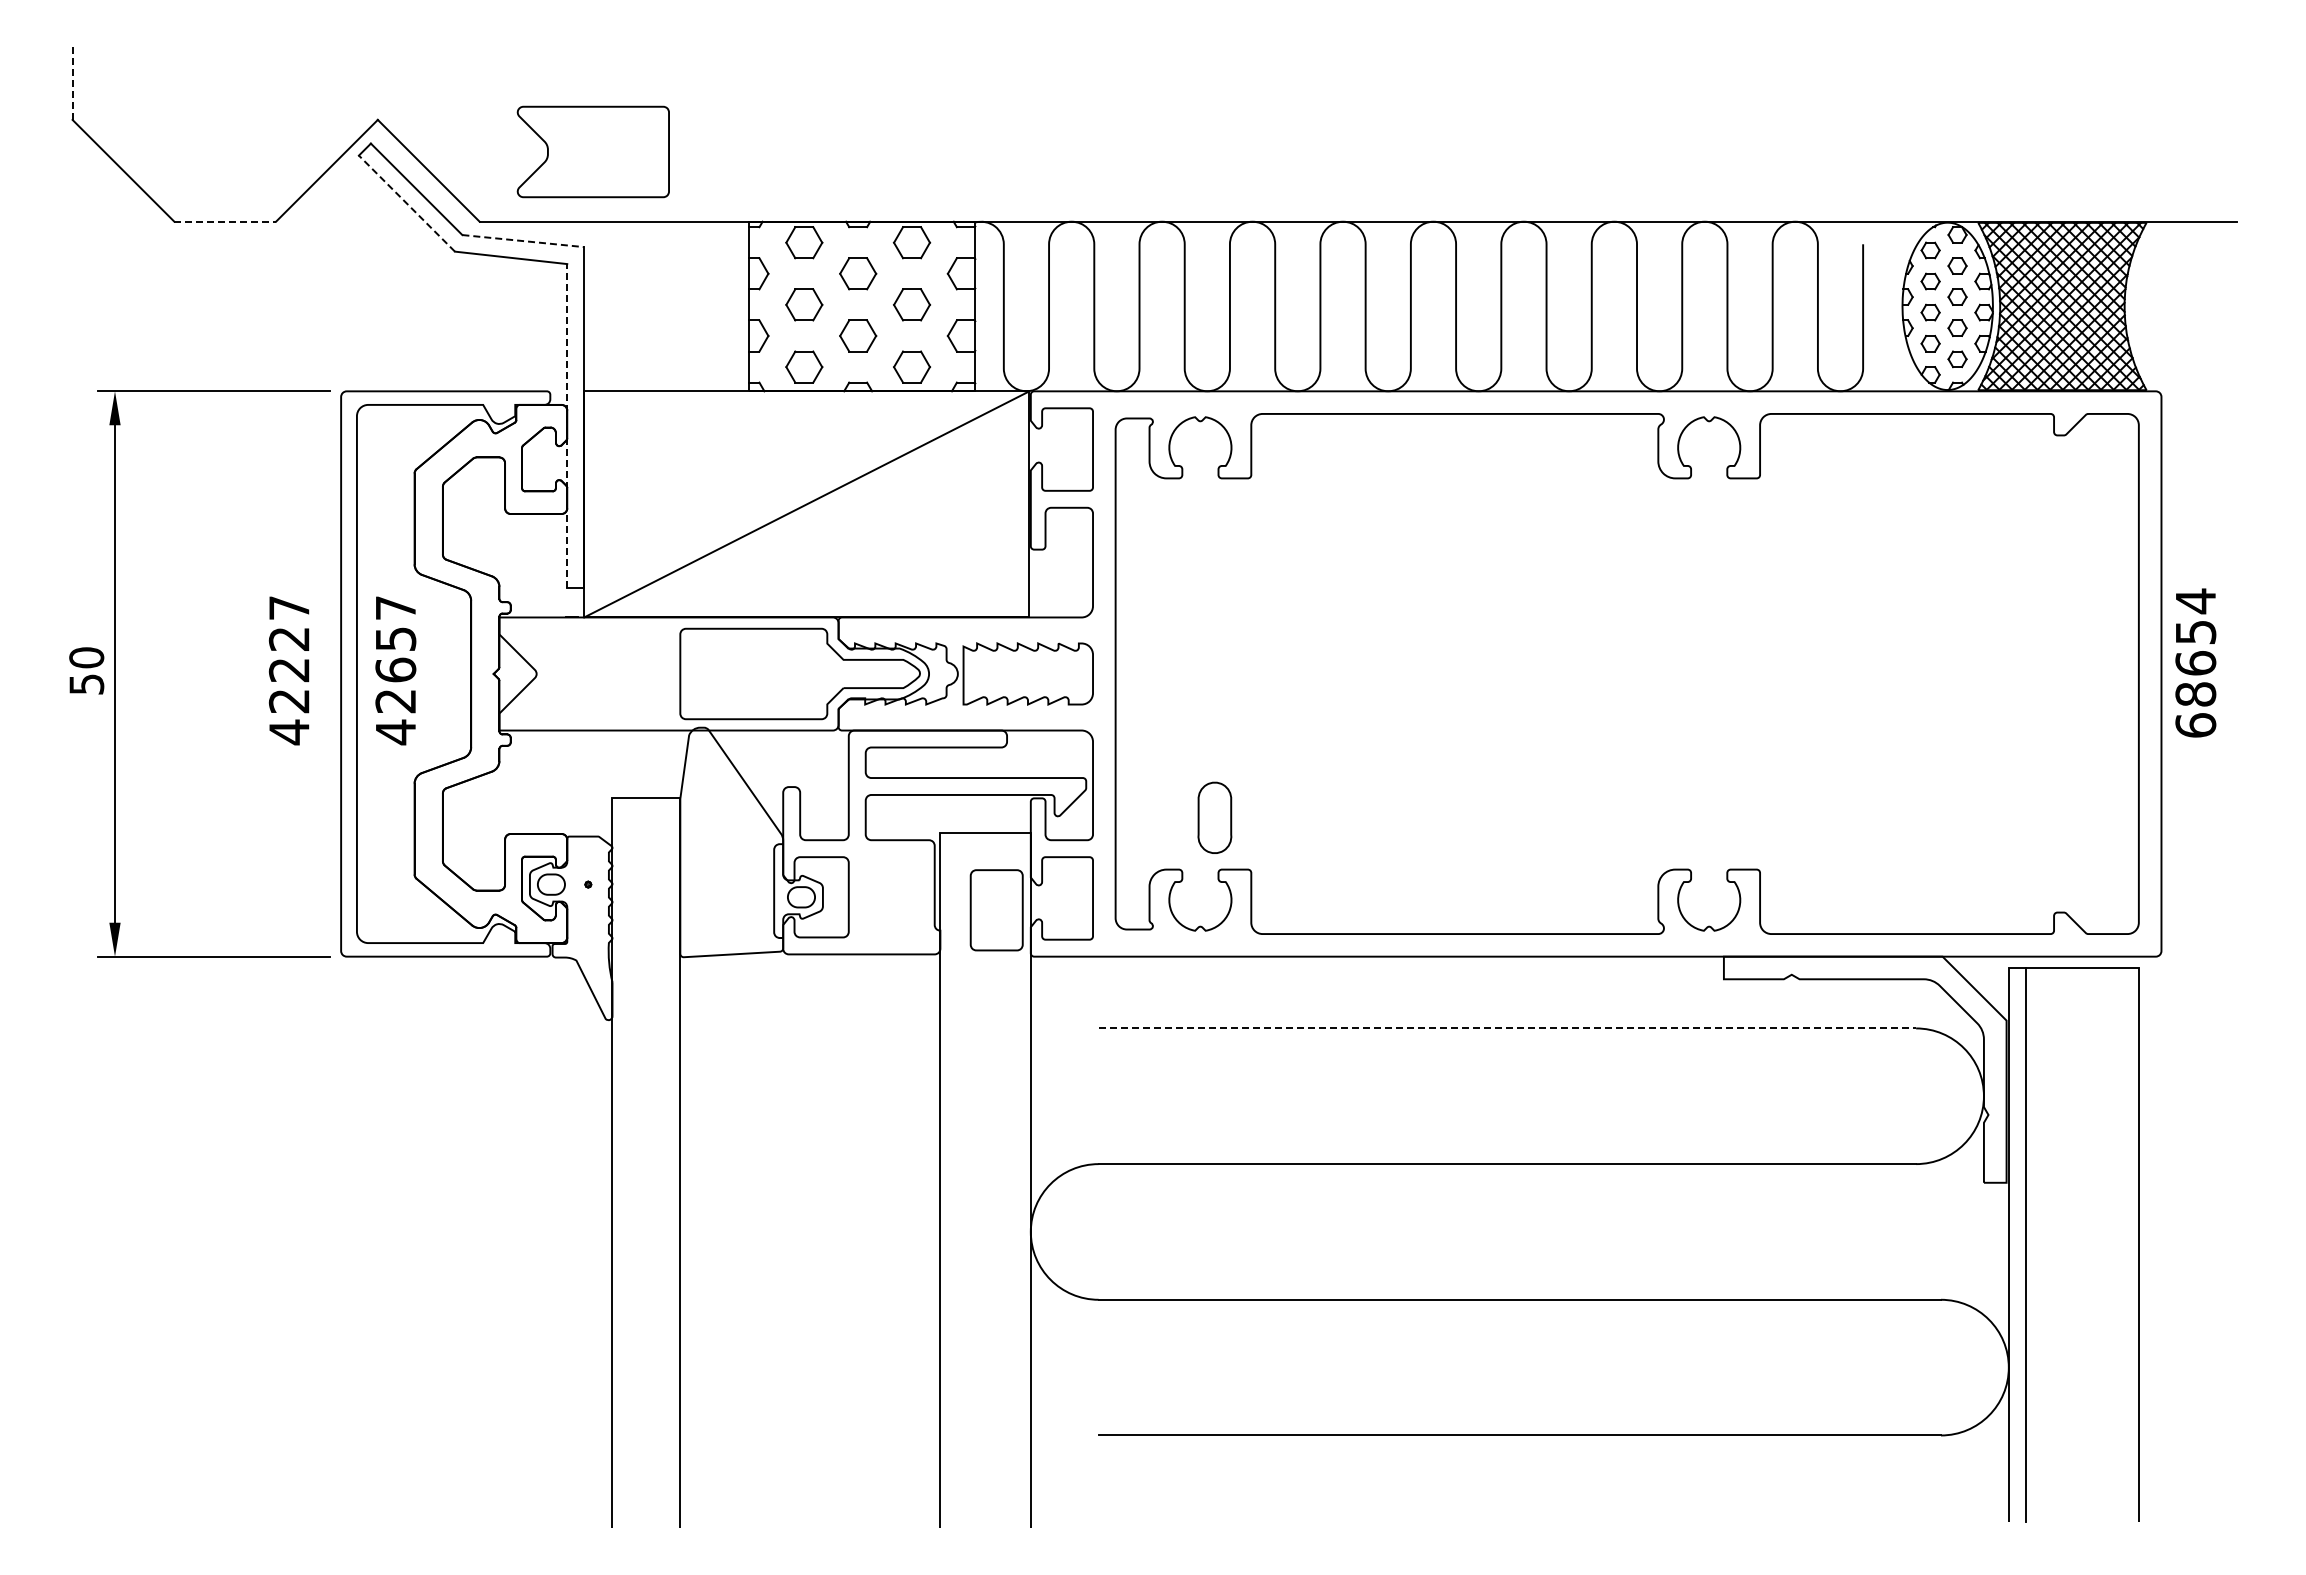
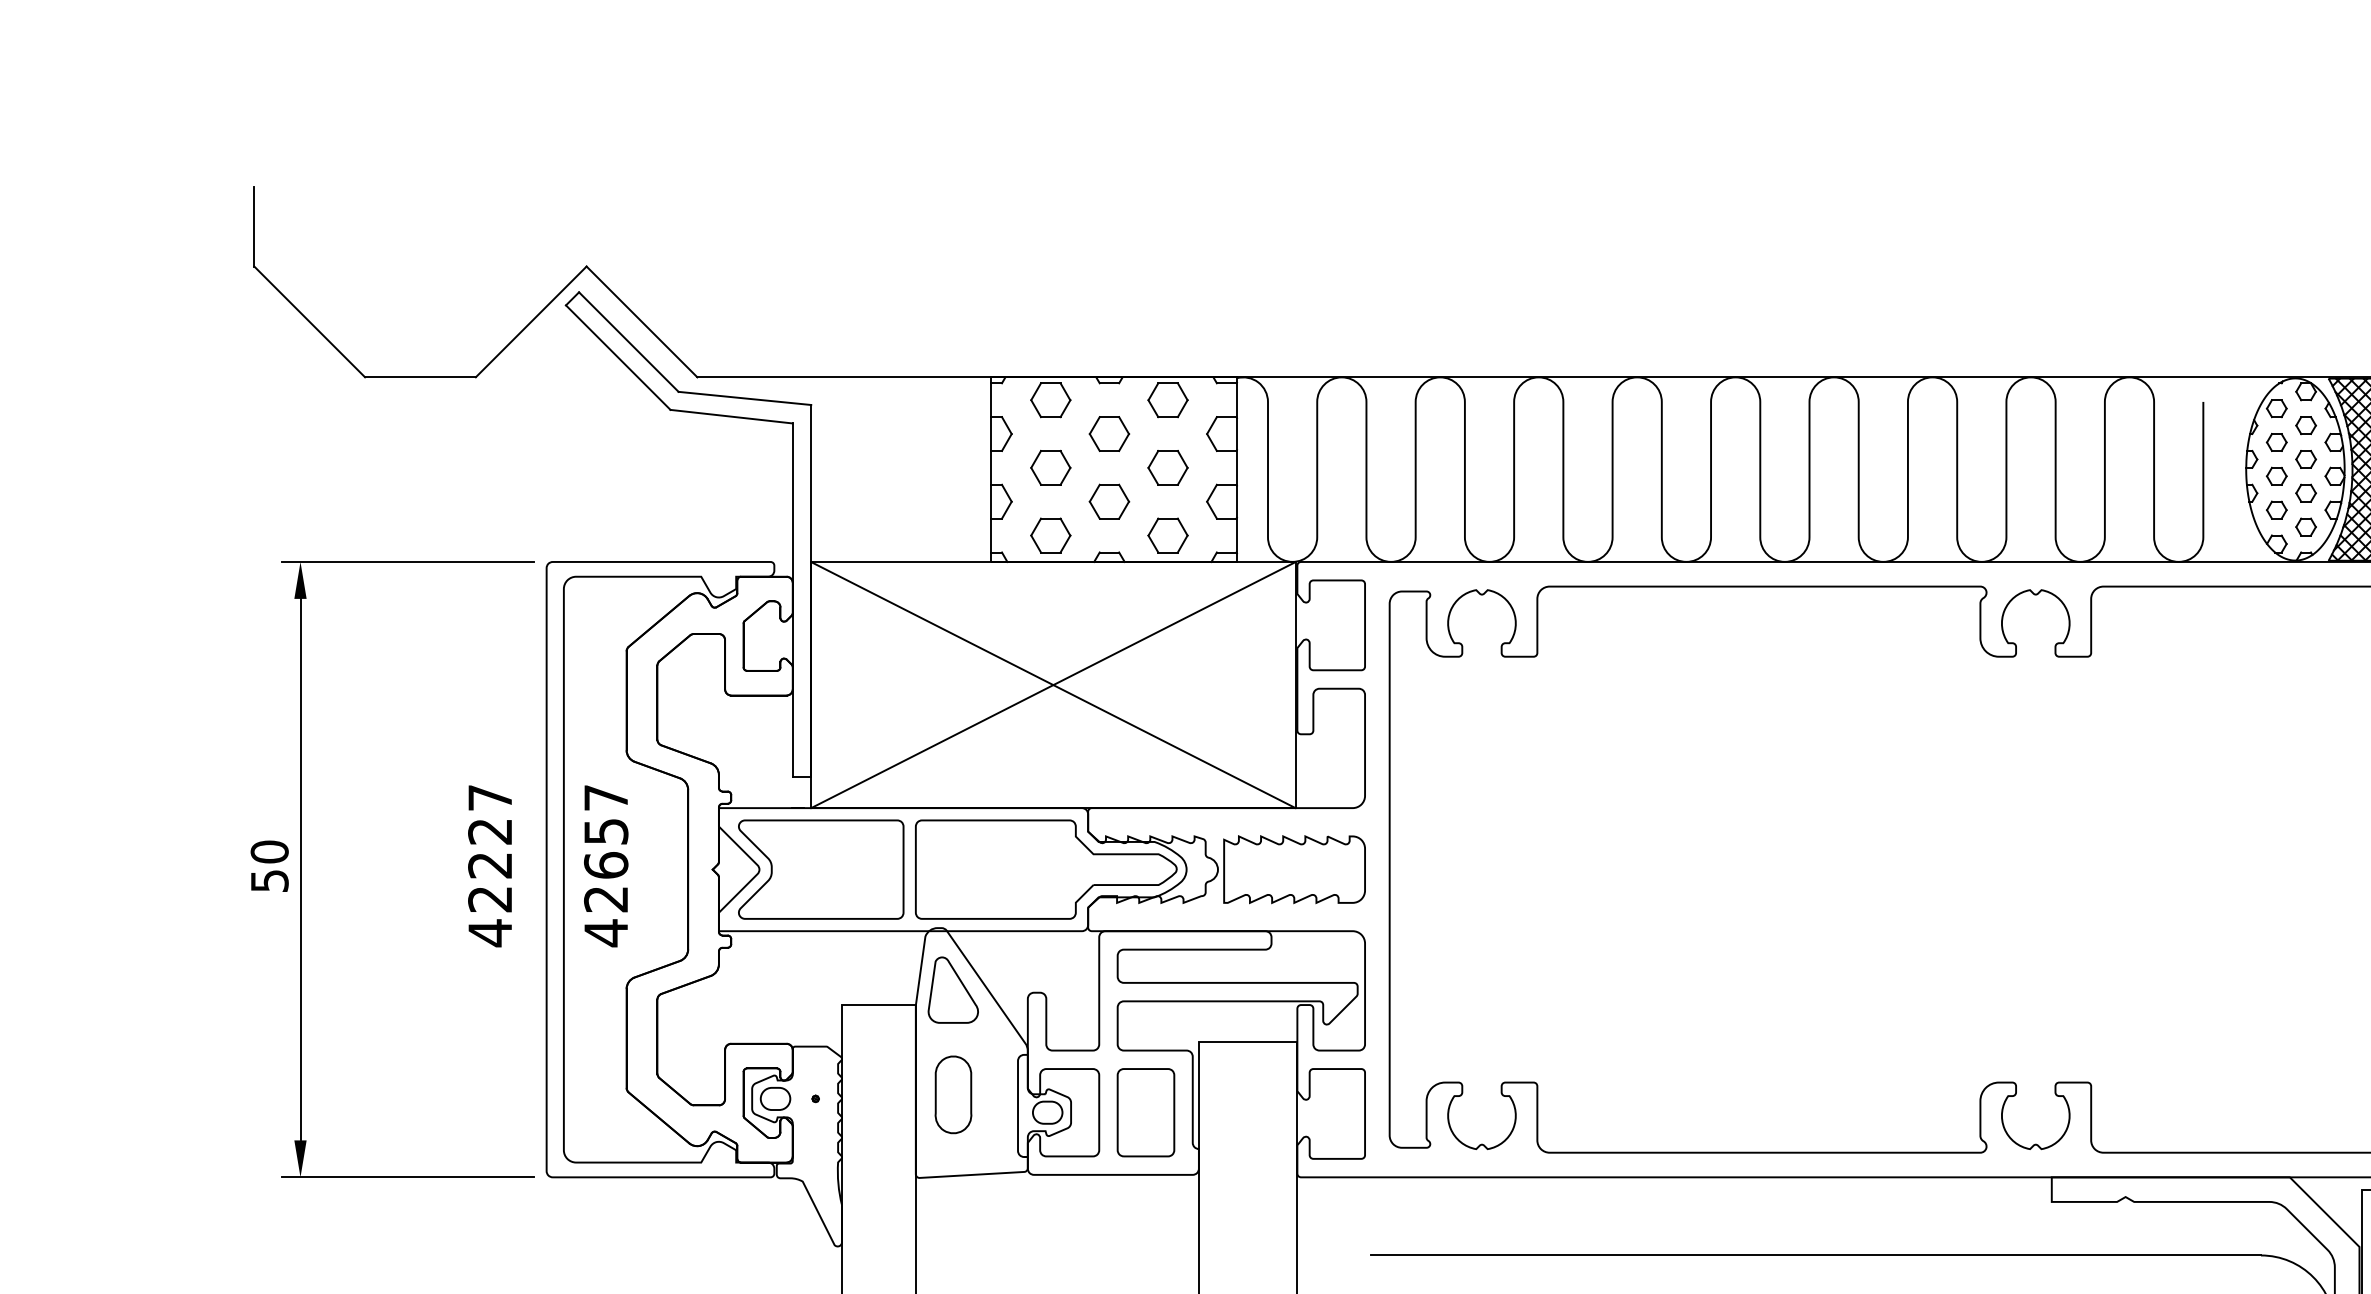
line: (72, 83) -> (254, 226), dashed -> solid
part: (592, 151) -> (820, 869), moved
line: (406, 203) -> (617, 357), dashed -> solid
line: (225, 221) -> (420, 377), dashed -> solid
line: (523, 241) -> (745, 398), dashed -> solid
line: (567, 425) -> (793, 599), dashed -> solid
line: (806, 504) -> (1053, 685), added
part: (714, 784) -> (953, 989), added
part: (1214, 817) -> (953, 1094), moved
part: (996, 910) -> (1145, 1112), moved
line: (1507, 1028) -> (1816, 1255), dashed -> solid

